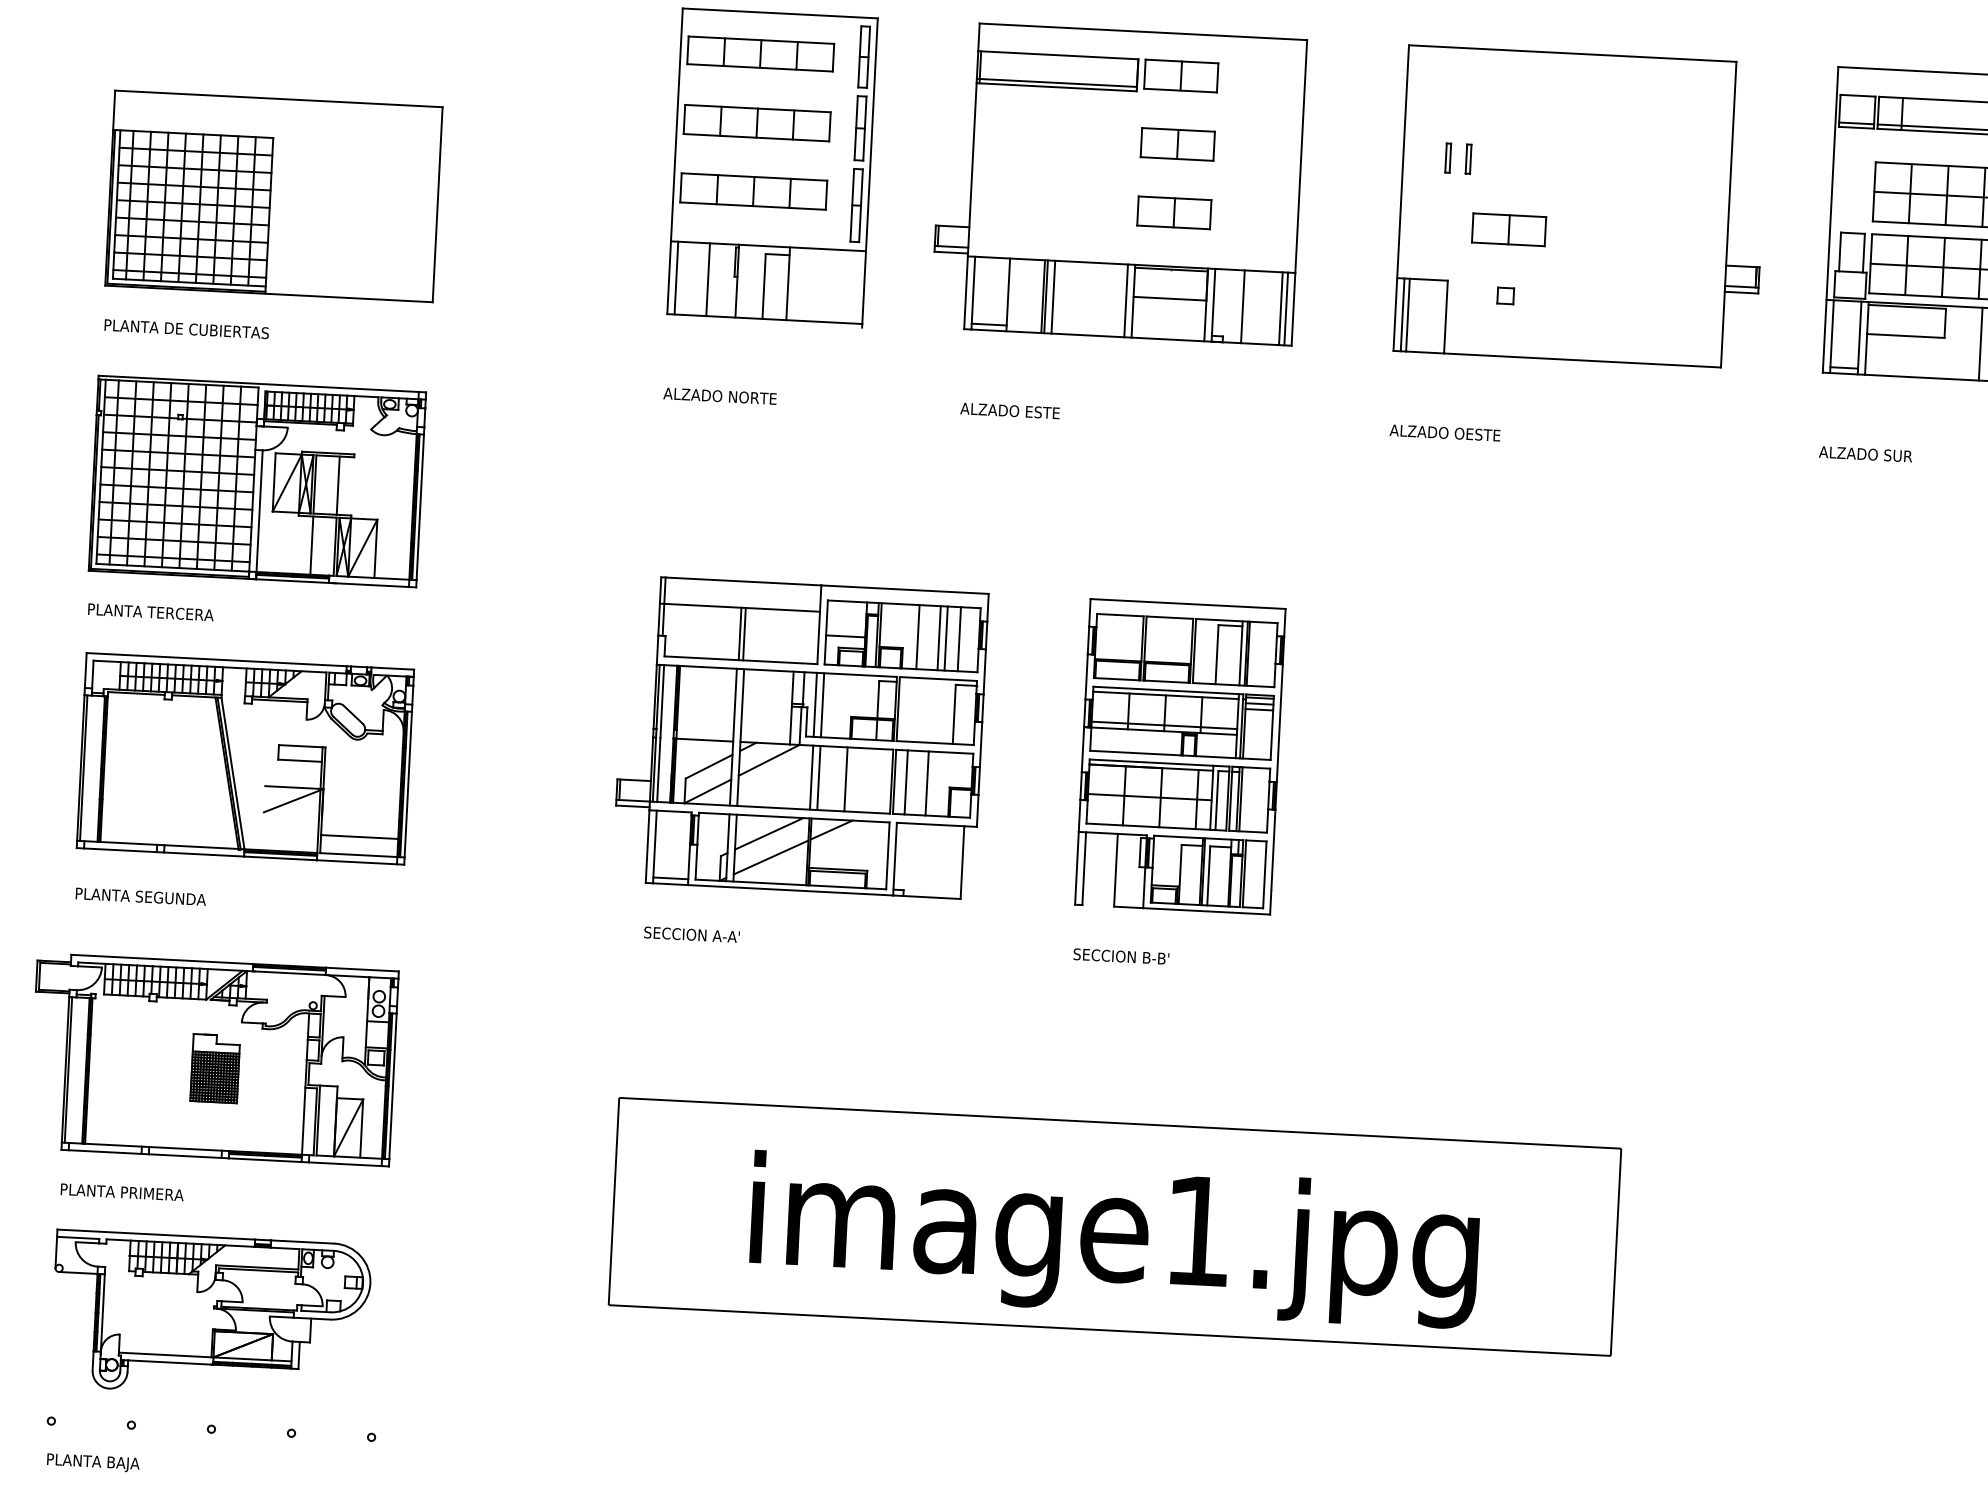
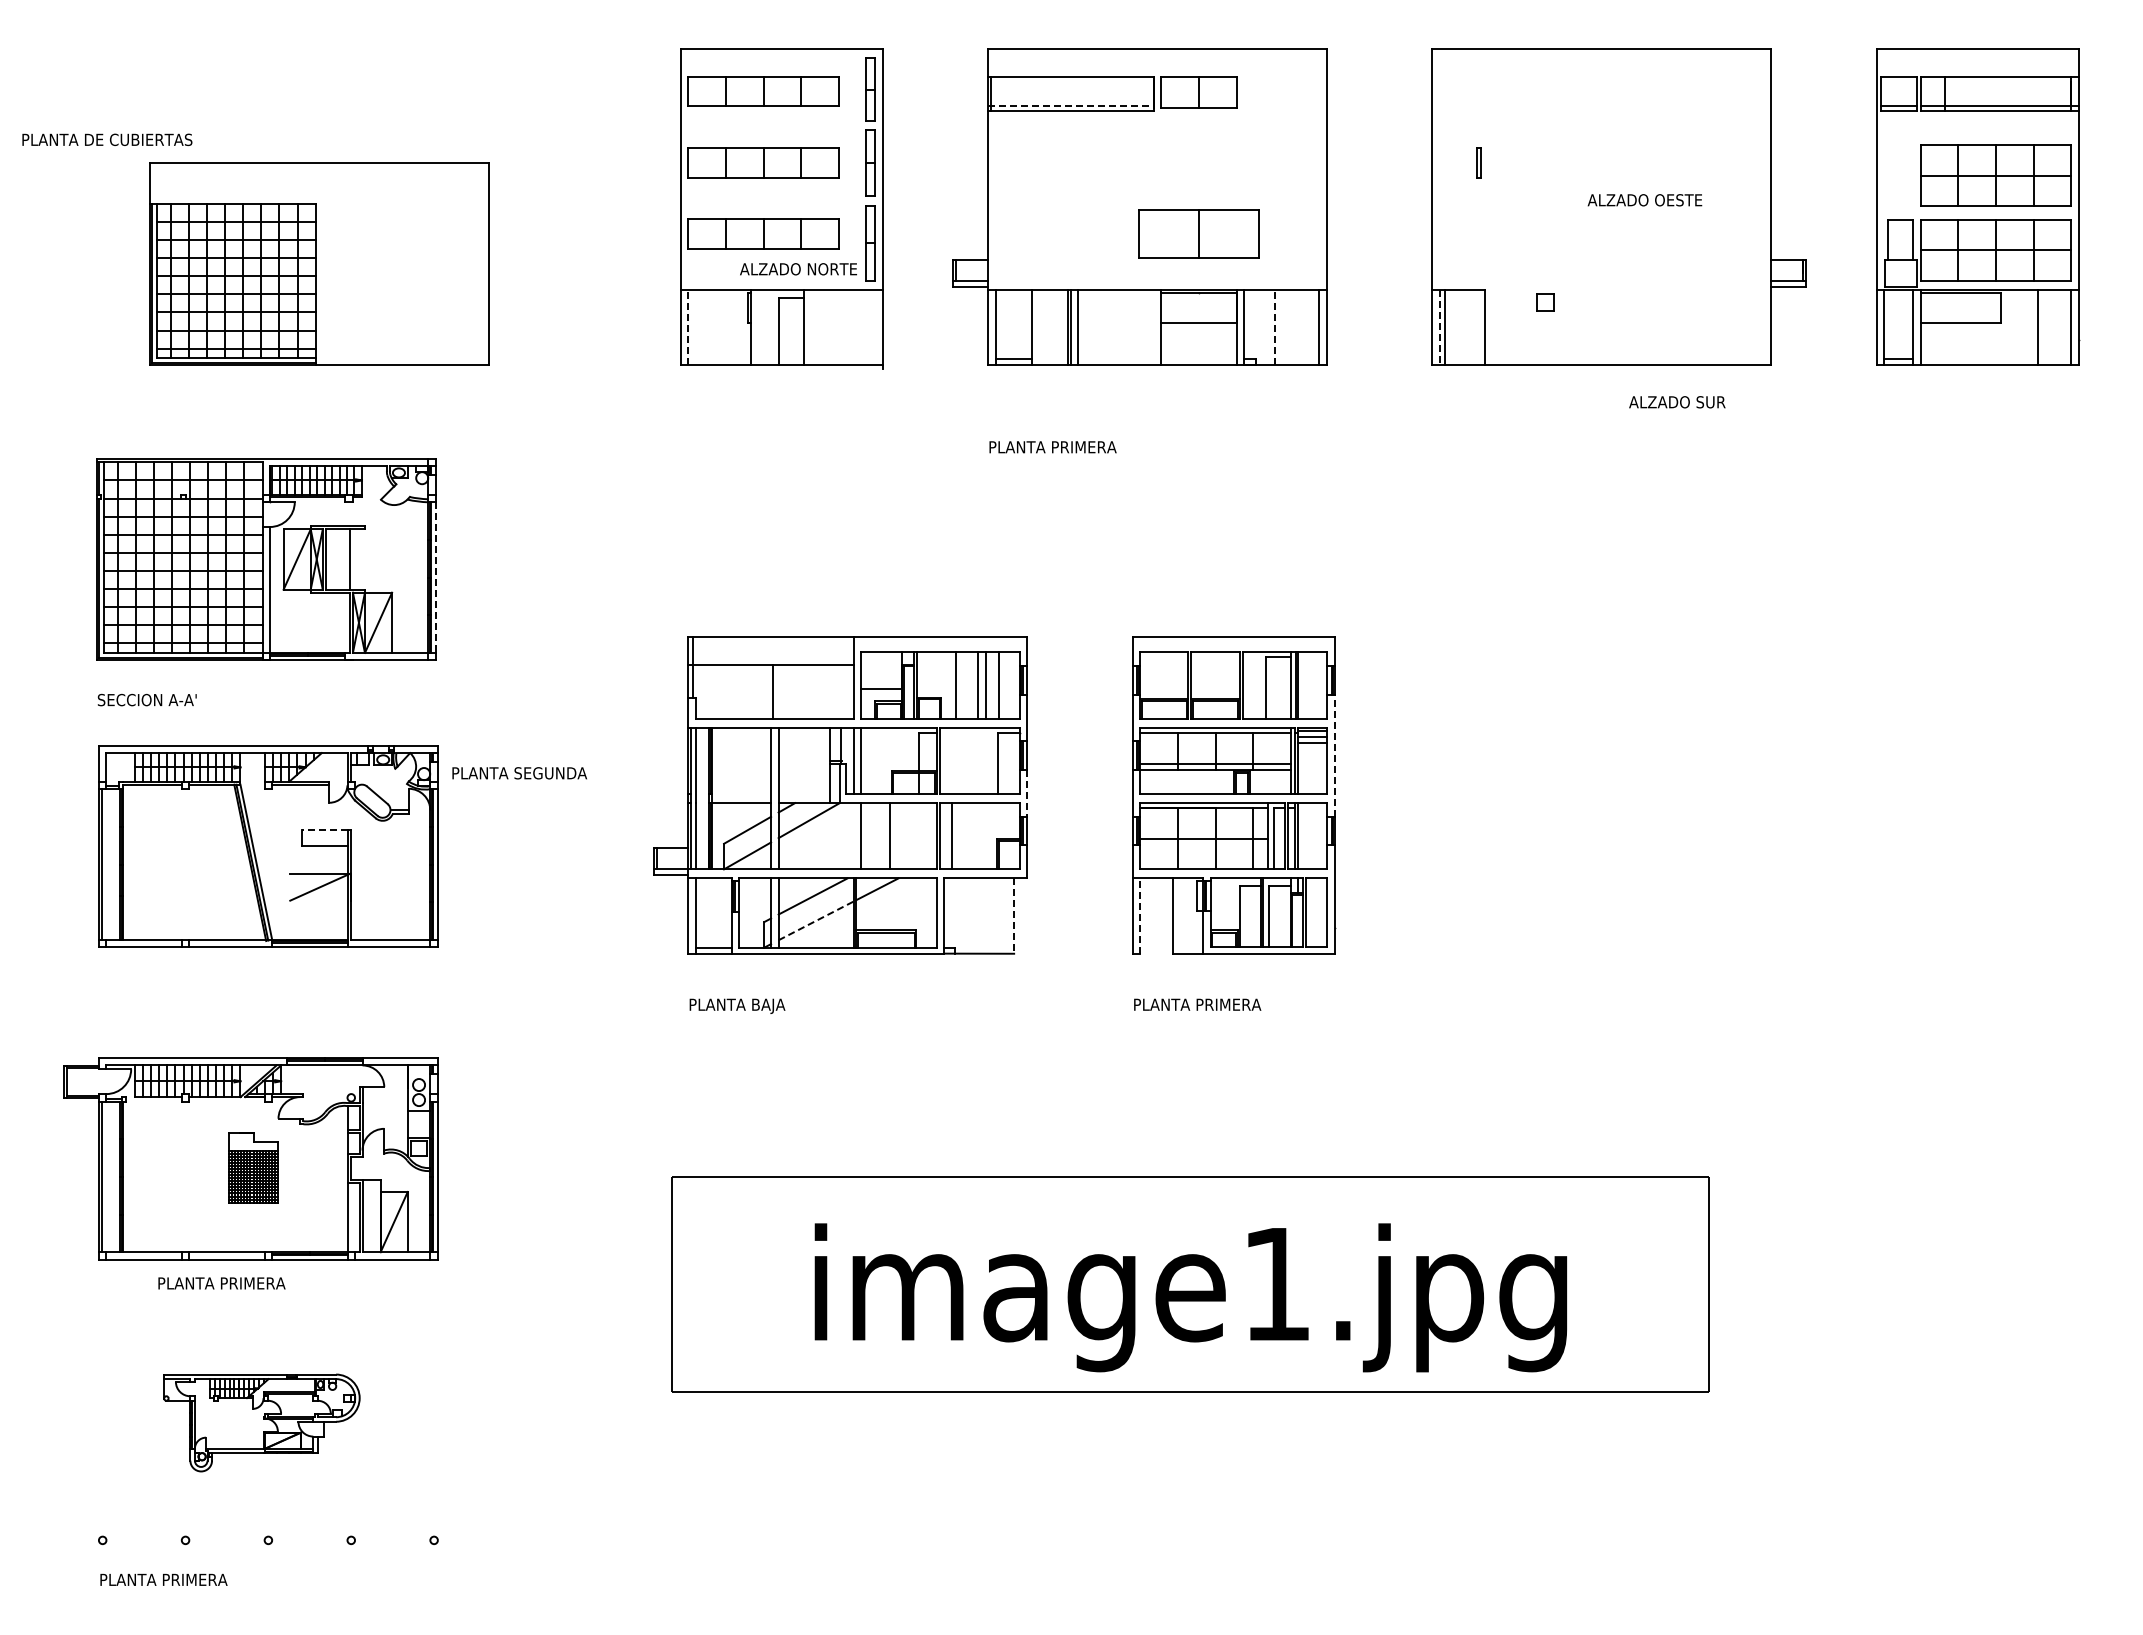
line: (1056, 83) -> (1070, 106), solid -> dashed
part: (1177, 143) -> (1198, 162), removed
part: (1468, 158) -> (1499, 162), removed
part: (274, 195) -> (319, 263), moved
part: (1173, 212) -> (1198, 233), size x1.6
part: (1509, 229) -> (1545, 233), removed
line: (676, 278) -> (688, 327), solid -> dashed
line: (708, 279) -> (721, 327), removed
line: (1125, 300) -> (1153, 327), removed
line: (1242, 306) -> (1274, 327), solid -> dashed
line: (1280, 308) -> (1313, 327), removed
line: (1402, 314) -> (1439, 327), solid -> dashed
text: (186, 328) -> (107, 139), moved
text: (720, 396) -> (798, 269), moved
text: (1022, 411) -> (1052, 447), ALZADO ESTE -> PLANTA PRIMERA
text: (1444, 433) -> (1644, 200), moved
text: (1865, 454) -> (1677, 402), moved
line: (419, 508) -> (435, 578), solid -> dashed
line: (311, 545) -> (325, 622), removed
text: (150, 611) -> (162, 699), PLANTA TERCERA -> SECCION A-A'
line: (744, 634) -> (777, 691), removed
line: (1279, 723) -> (1334, 755), solid -> dashed
line: (981, 744) -> (1027, 793), solid -> dashed
line: (300, 746) -> (324, 830), solid -> dashed
line: (811, 777) -> (853, 836), removed
line: (927, 783) -> (973, 836), removed
line: (359, 837) -> (390, 921), removed
line: (771, 857) -> (816, 920), solid -> dashed
line: (962, 863) -> (1014, 916), solid -> dashed
line: (1084, 868) -> (1140, 915), solid -> dashed
text: (140, 896) -> (519, 773), moved
text: (691, 935) -> (738, 1005), SECCION A-A' -> PLANTA BAJA
text: (1135, 957) -> (1197, 1004), SECCION B-B' -> PLANTA PRIMERA
text: (121, 1192) -> (221, 1283), moved
part: (210, 1315) -> (261, 1422), size x0.6
text: (139, 1465) -> (195, 1581), PLANTA BAJA -> PLANTA PRIMERA

